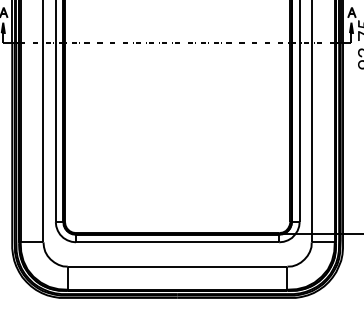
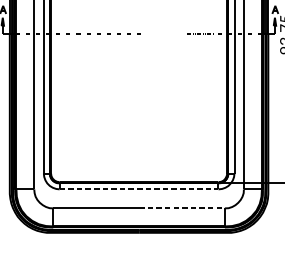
part: (209, 42) -> (163, 33), removed
line: (177, 242) -> (138, 189), solid -> dashed
line: (232, 266) -> (181, 208), solid -> dashed

